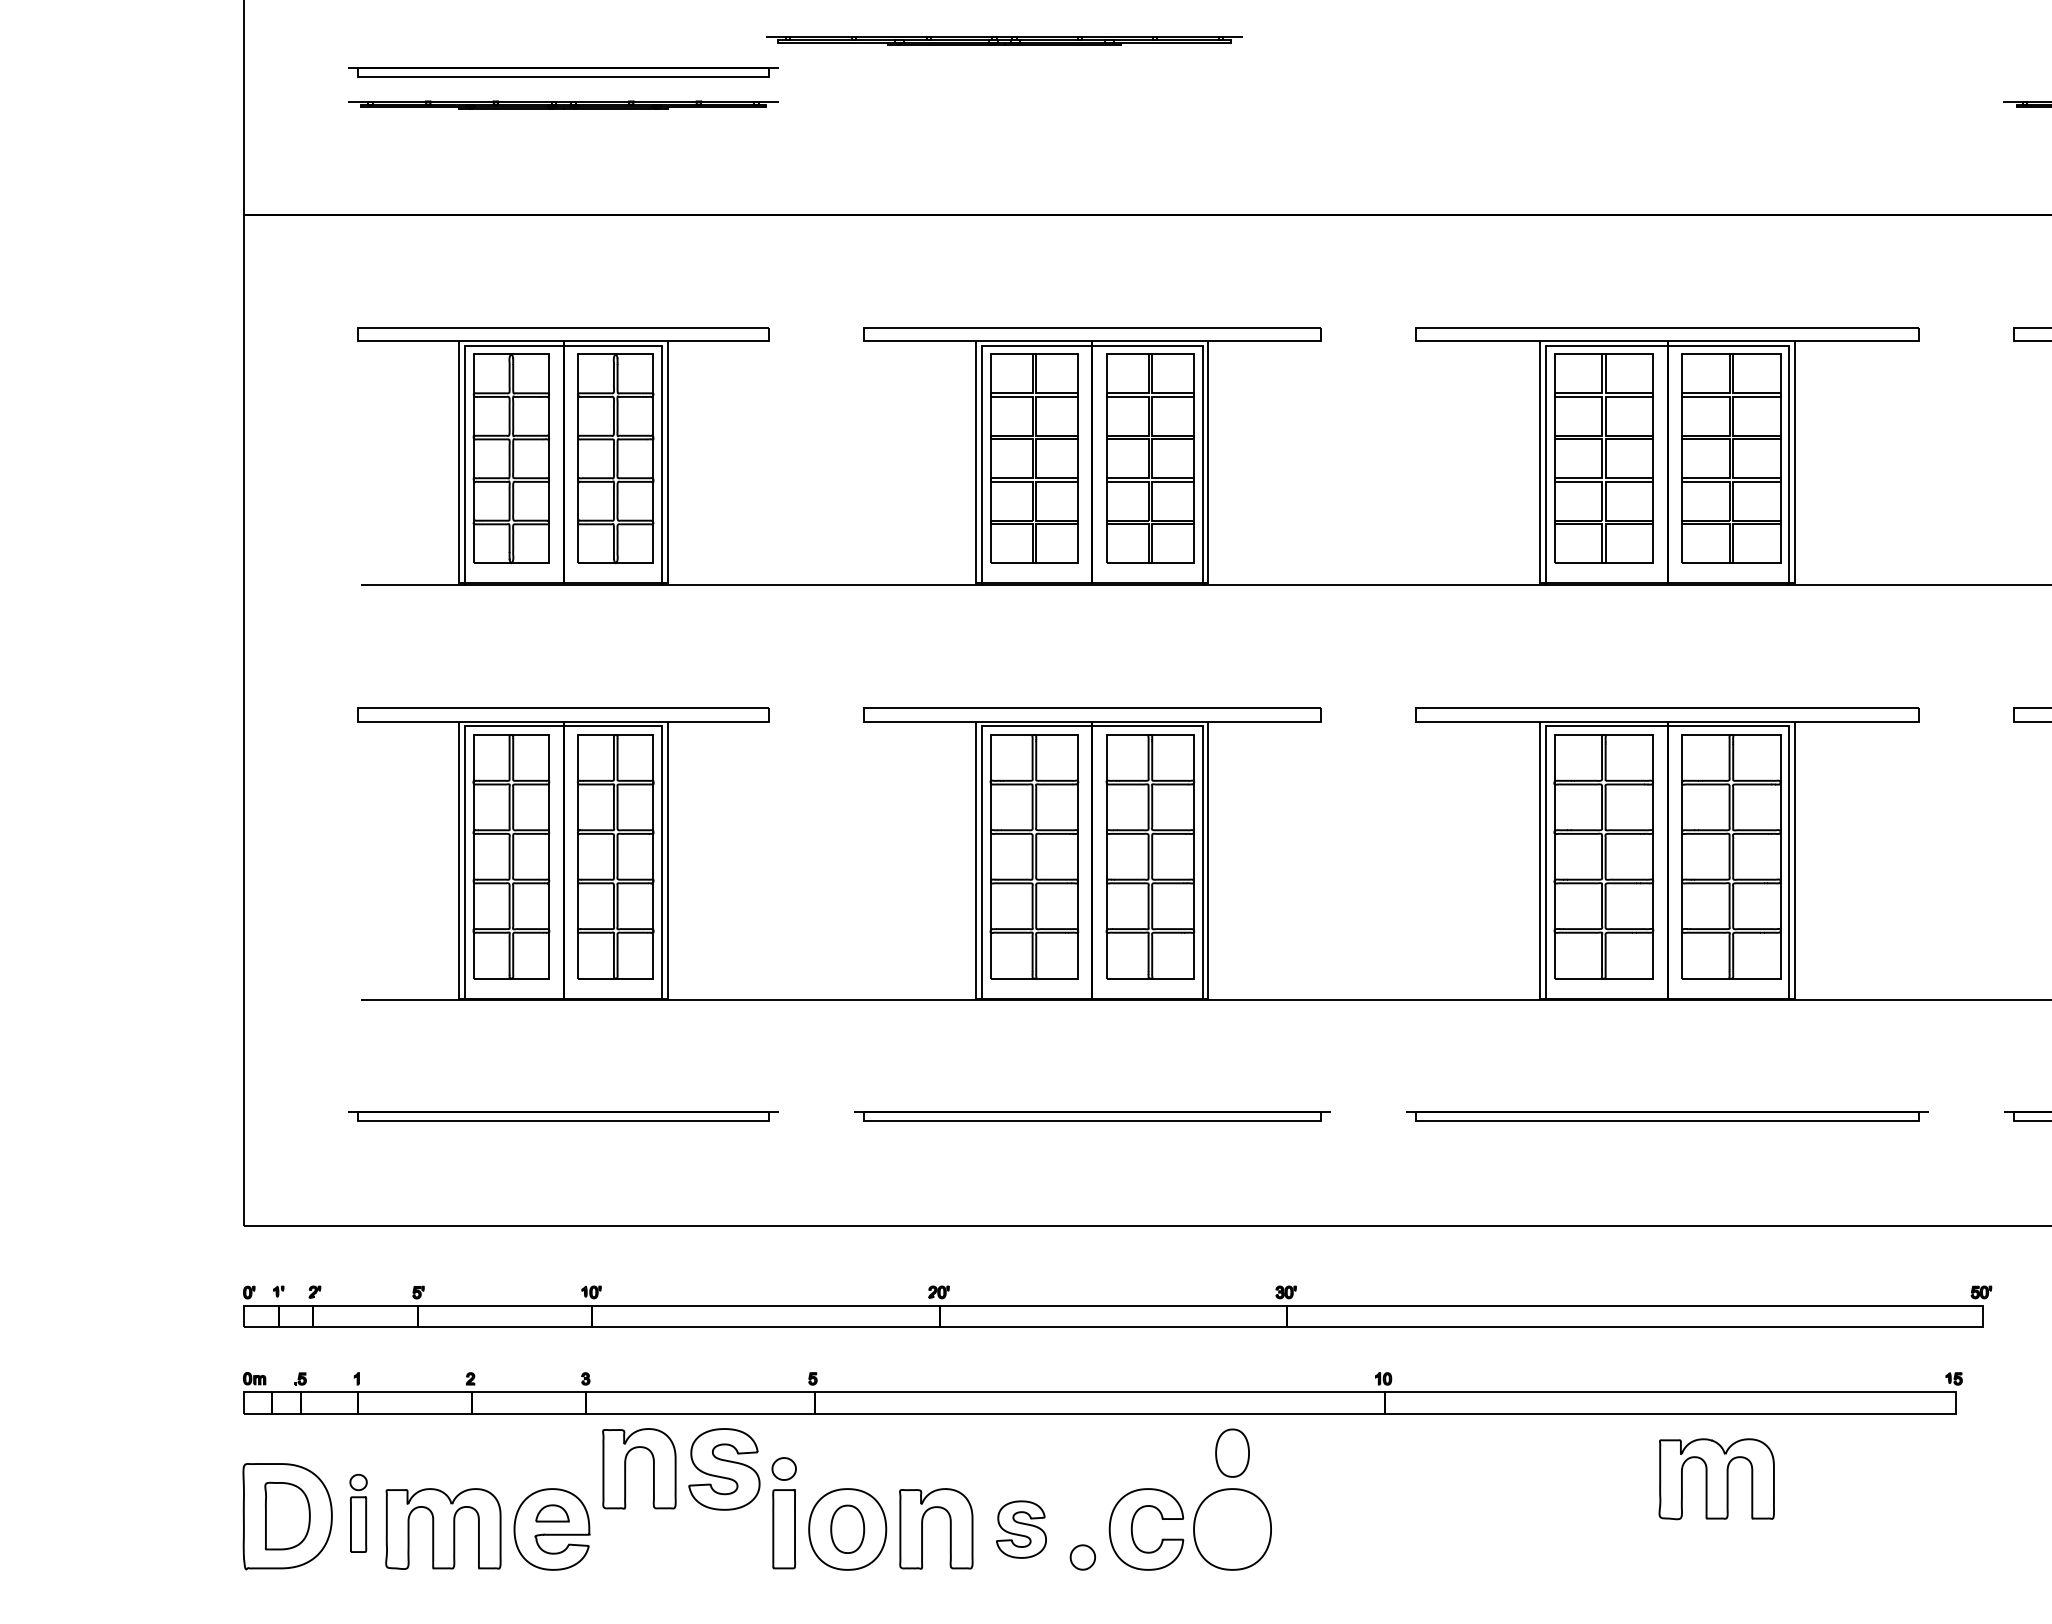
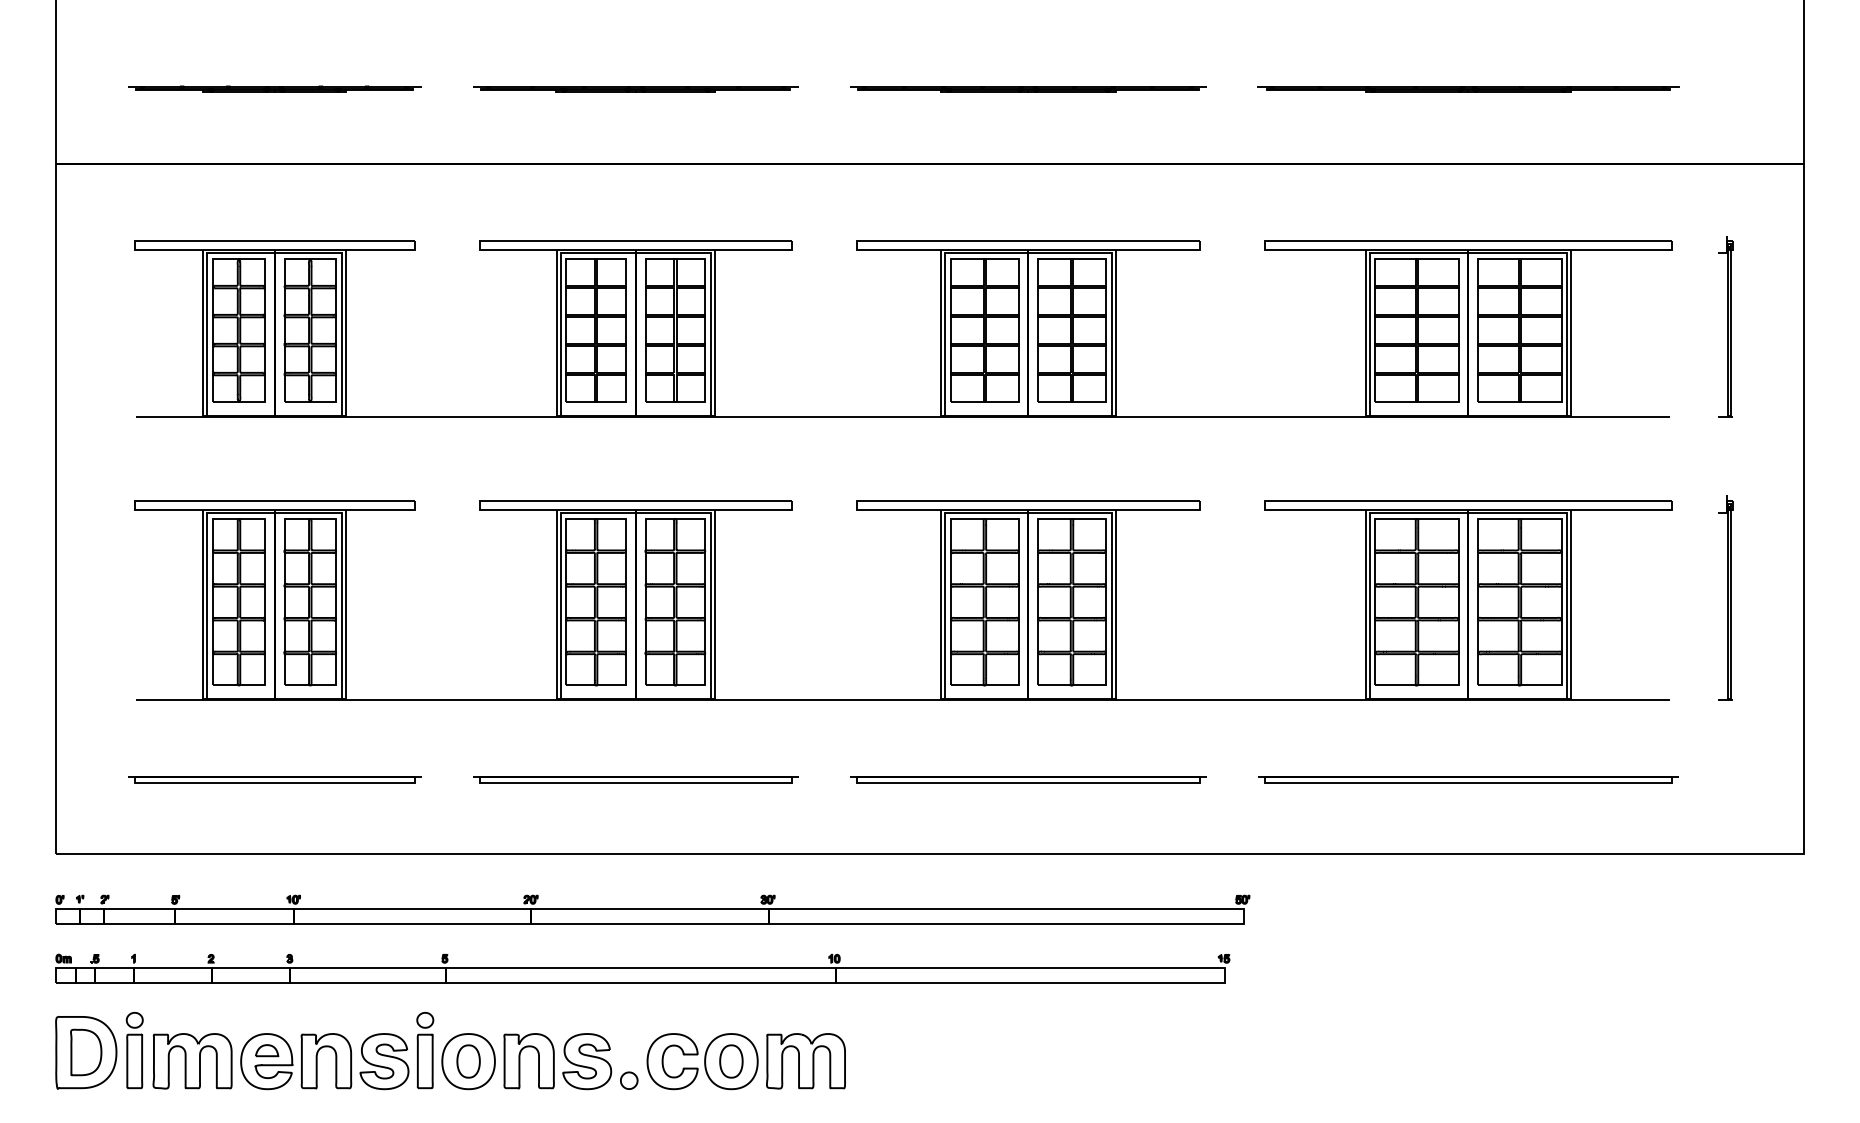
part: (1004, 41) -> (635, 89), moved
part: (563, 72) -> (274, 66), removed
part: (1667, 105) -> (1028, 89), added
part: (1232, 1453) -> (731, 1061), moved
part: (680, 1469) -> (354, 1061), moved
part: (1716, 1479) -> (805, 1061), moved
part: (358, 1513) -> (134, 1050), size x1.43
part: (1021, 1529) -> (587, 1061), size x1.43

